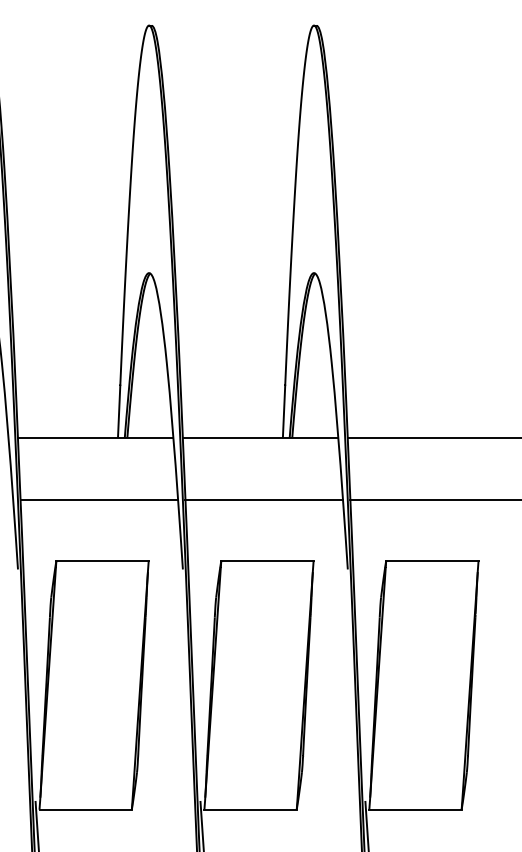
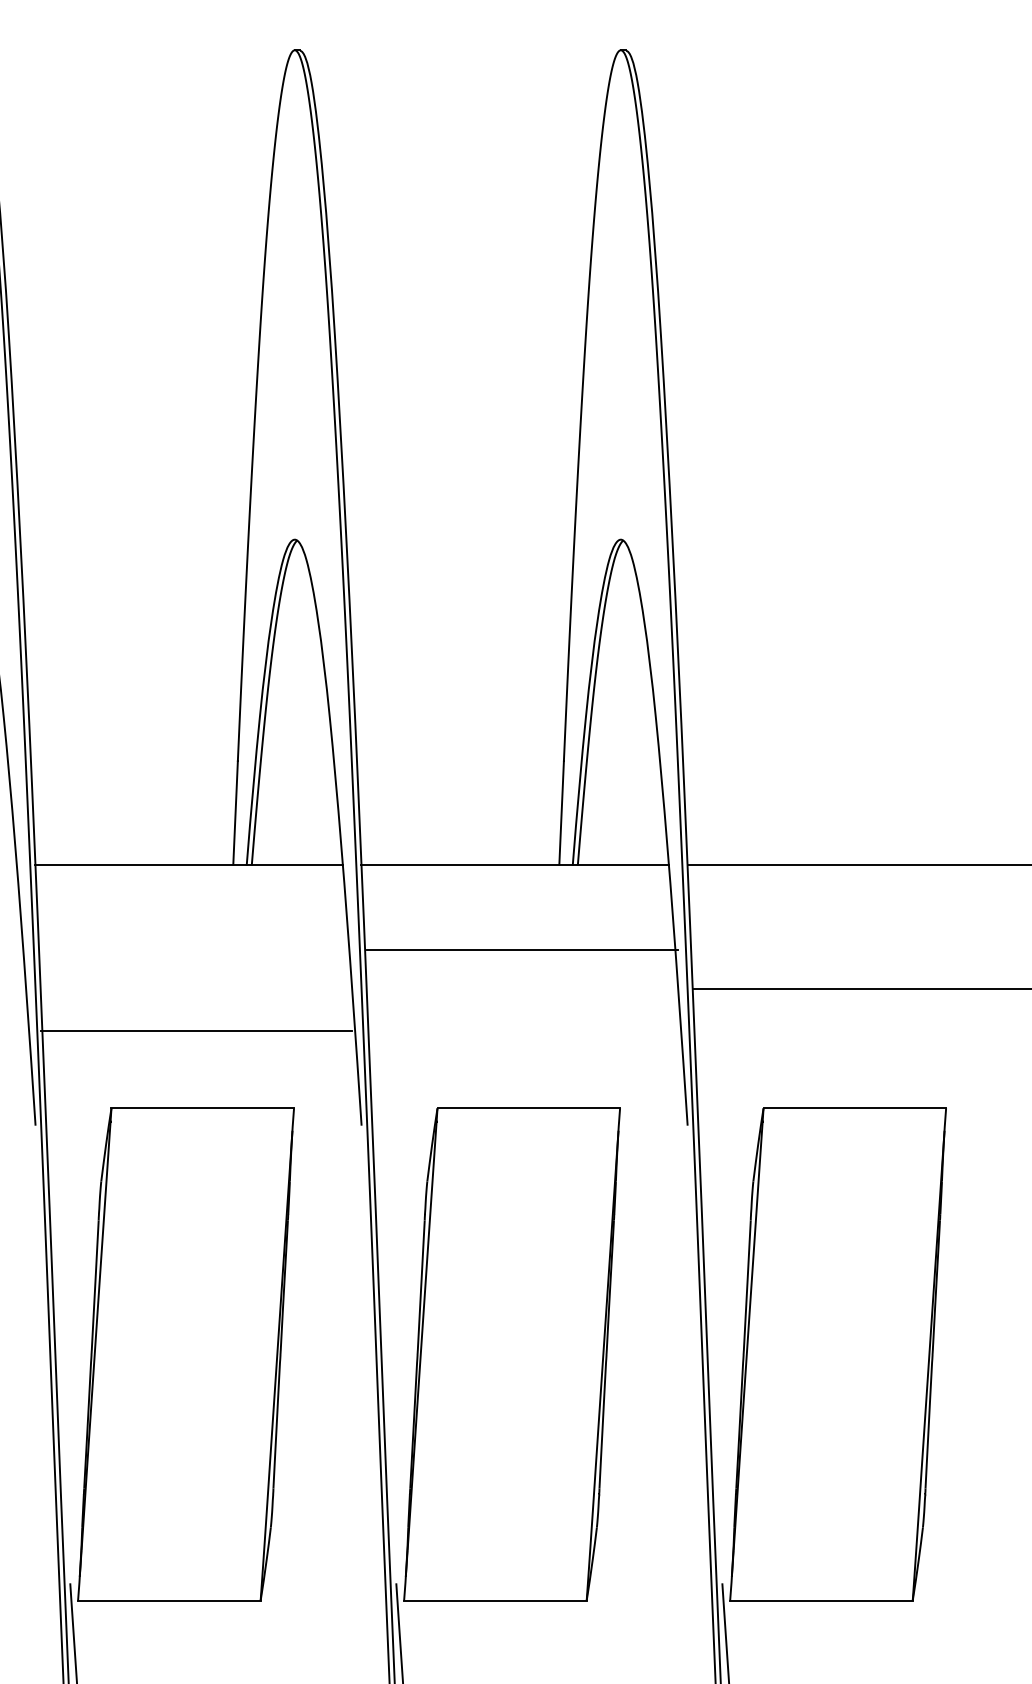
line: (99, 500) -> (196, 1030), moved
line: (264, 500) -> (522, 949), moved

